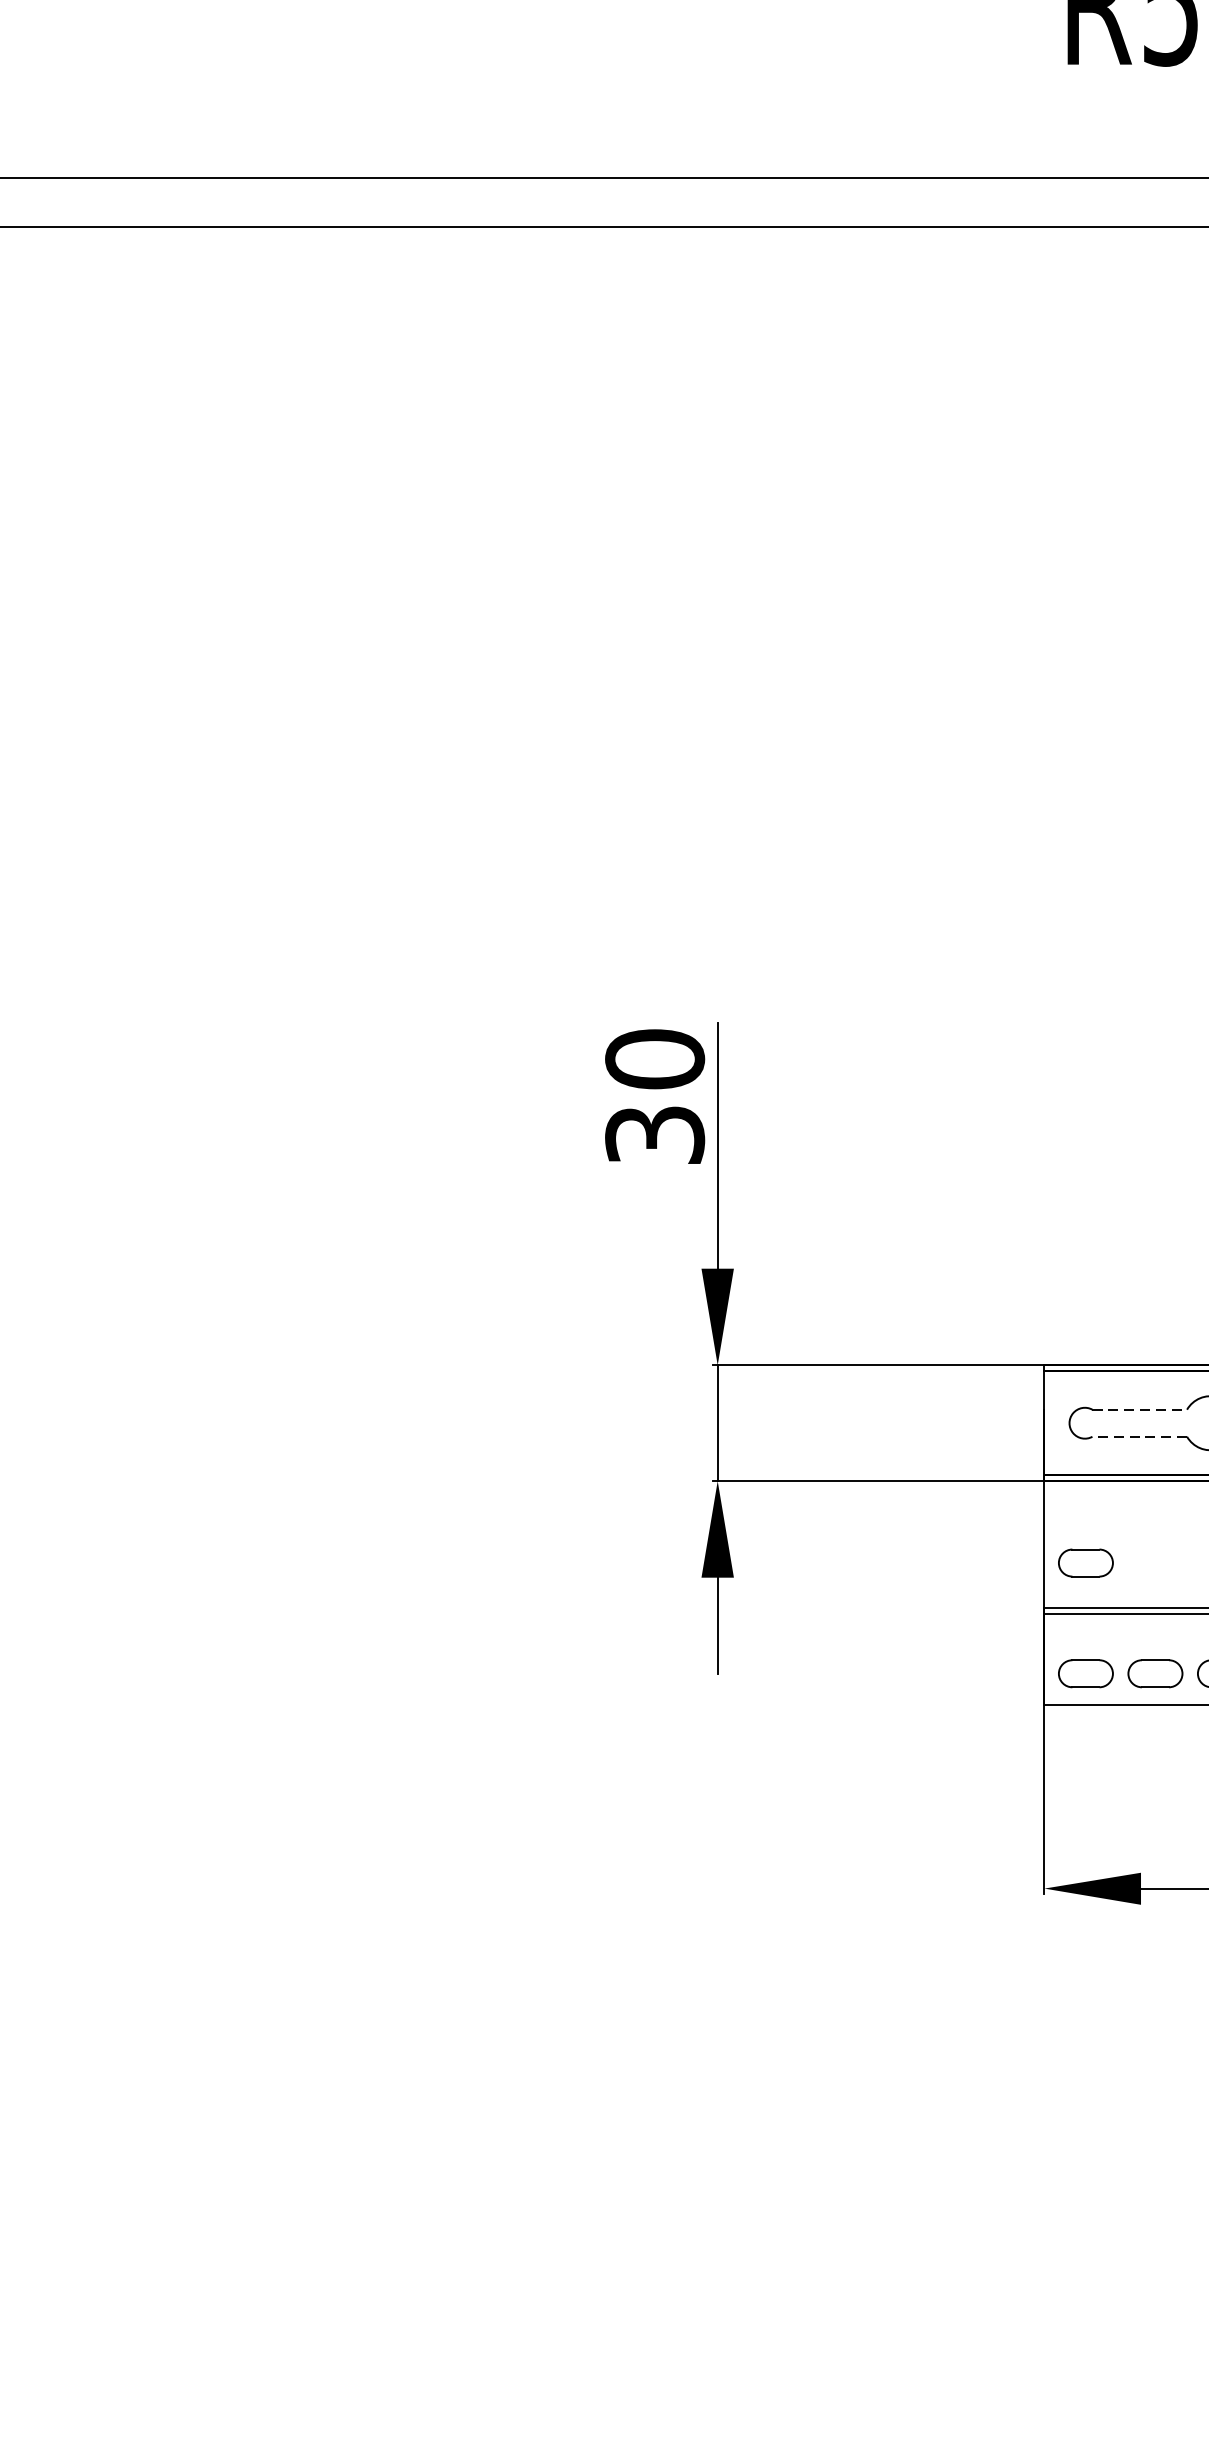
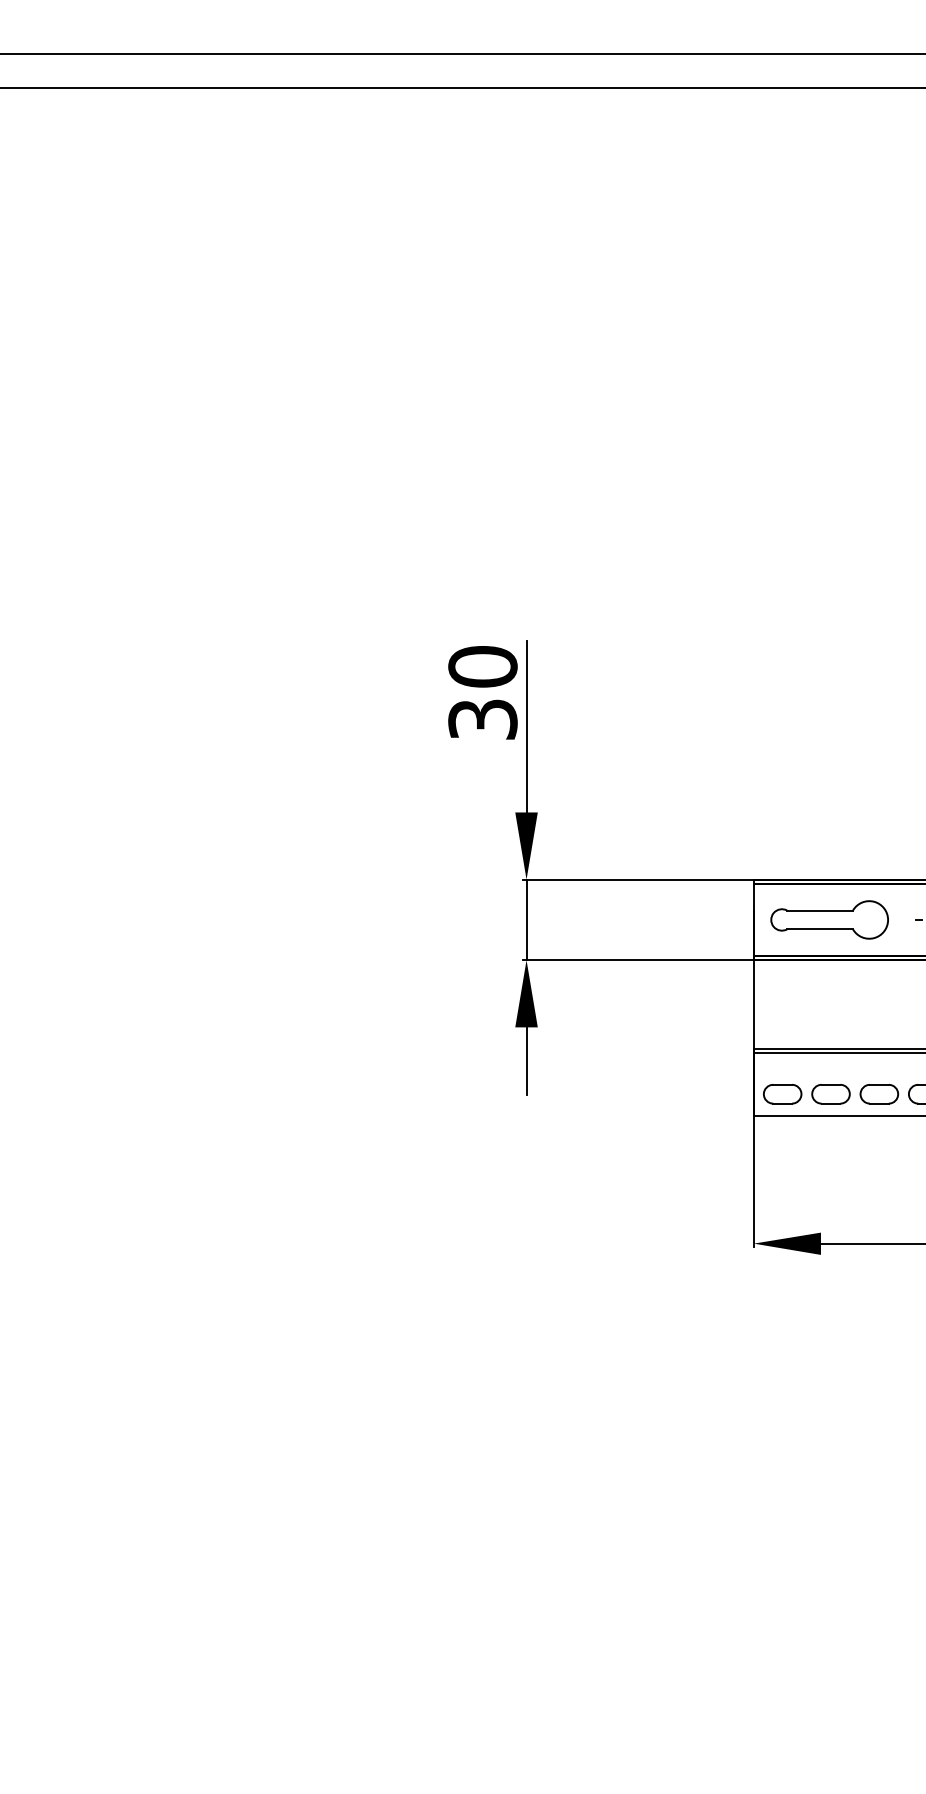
line: (1140, 1409) -> (820, 910), dashed -> solid
line: (1140, 1436) -> (820, 929), dashed -> solid
part: (1085, 1563) -> (782, 1017), removed

